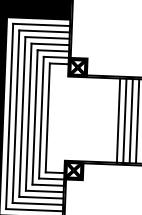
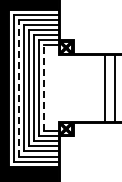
line: (15, 115) -> (18, 87), solid -> dashed
line: (48, 118) -> (44, 88), solid -> dashed
line: (118, 120) -> (99, 88), removed
line: (130, 121) -> (109, 88), removed

